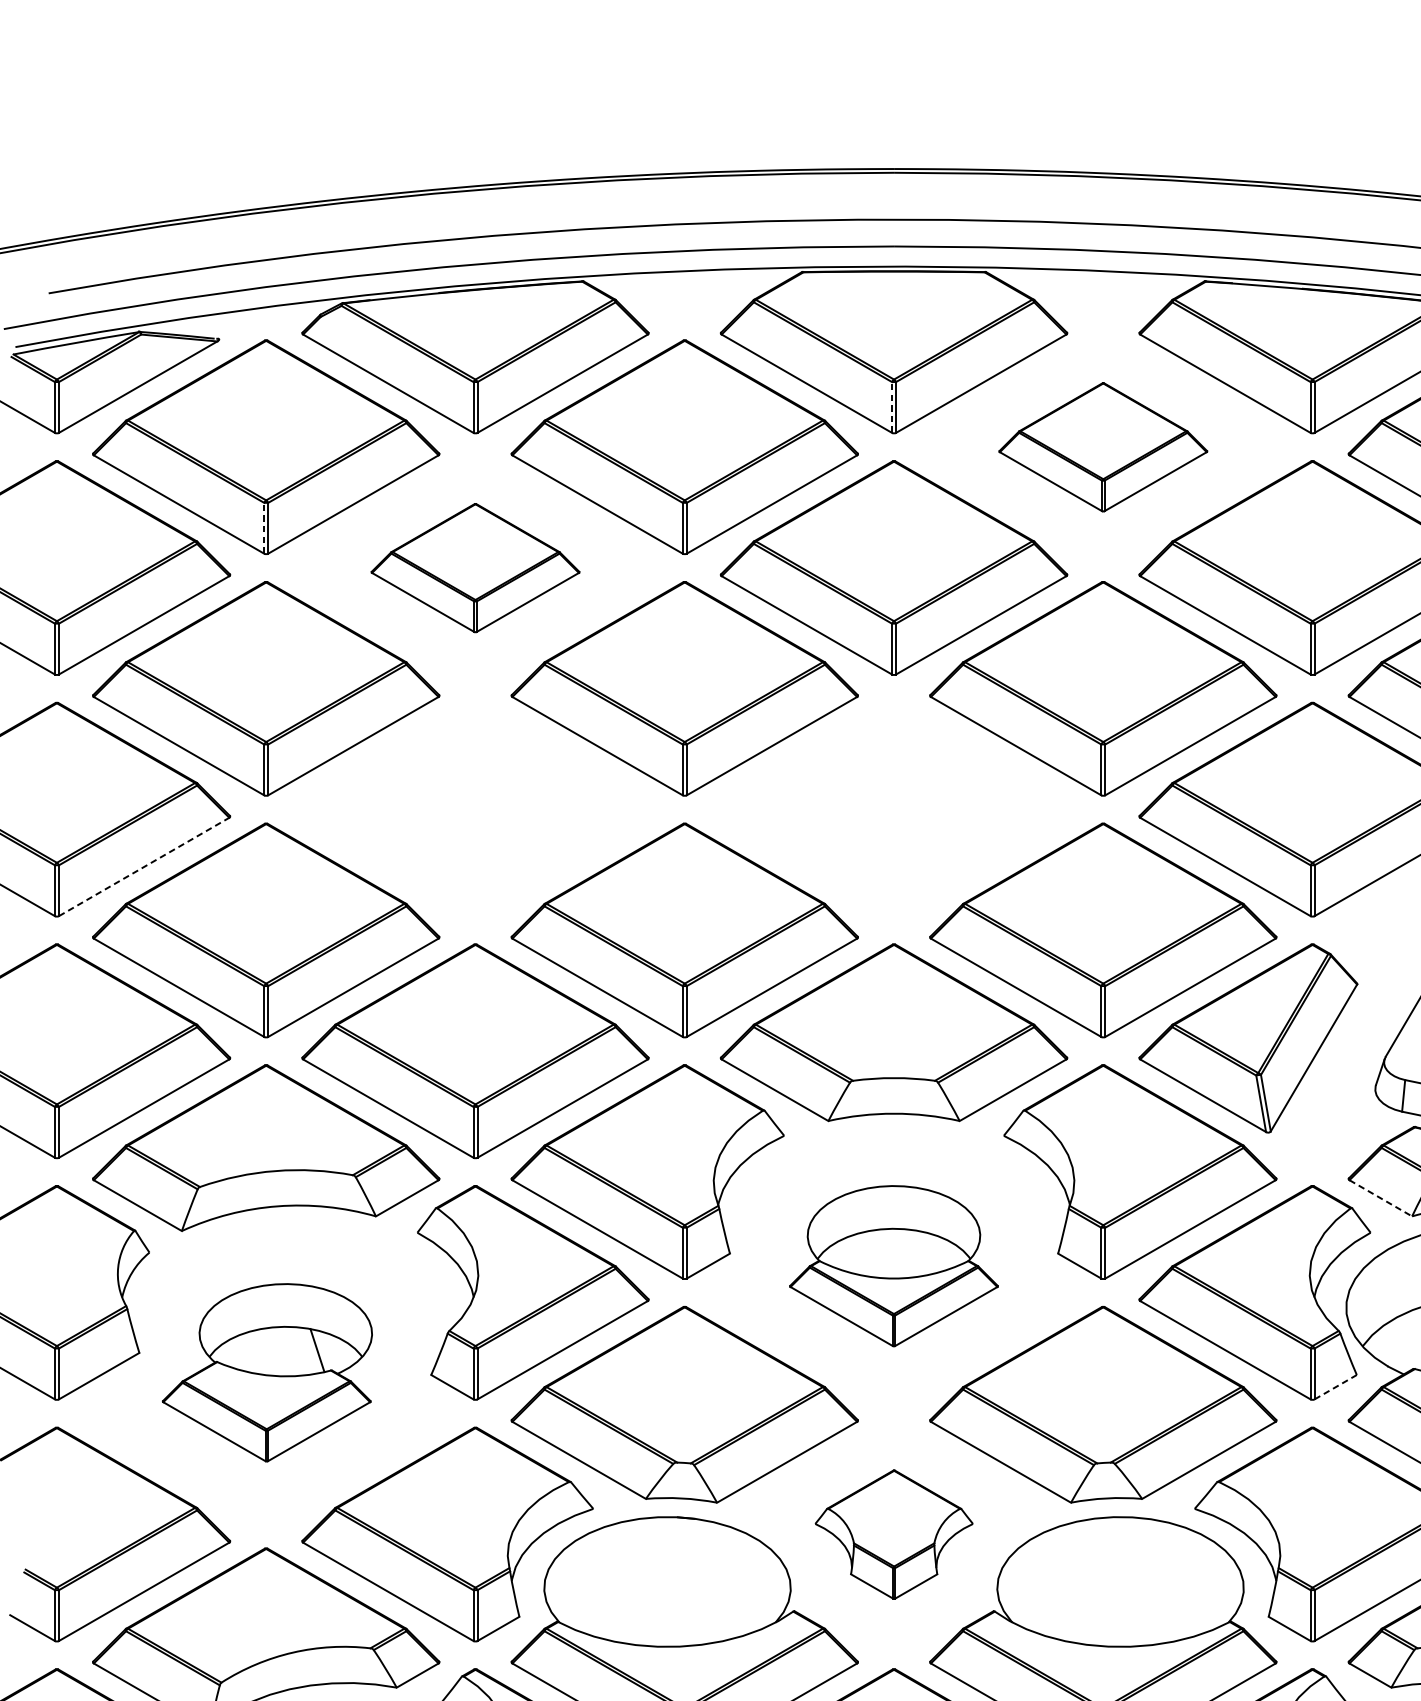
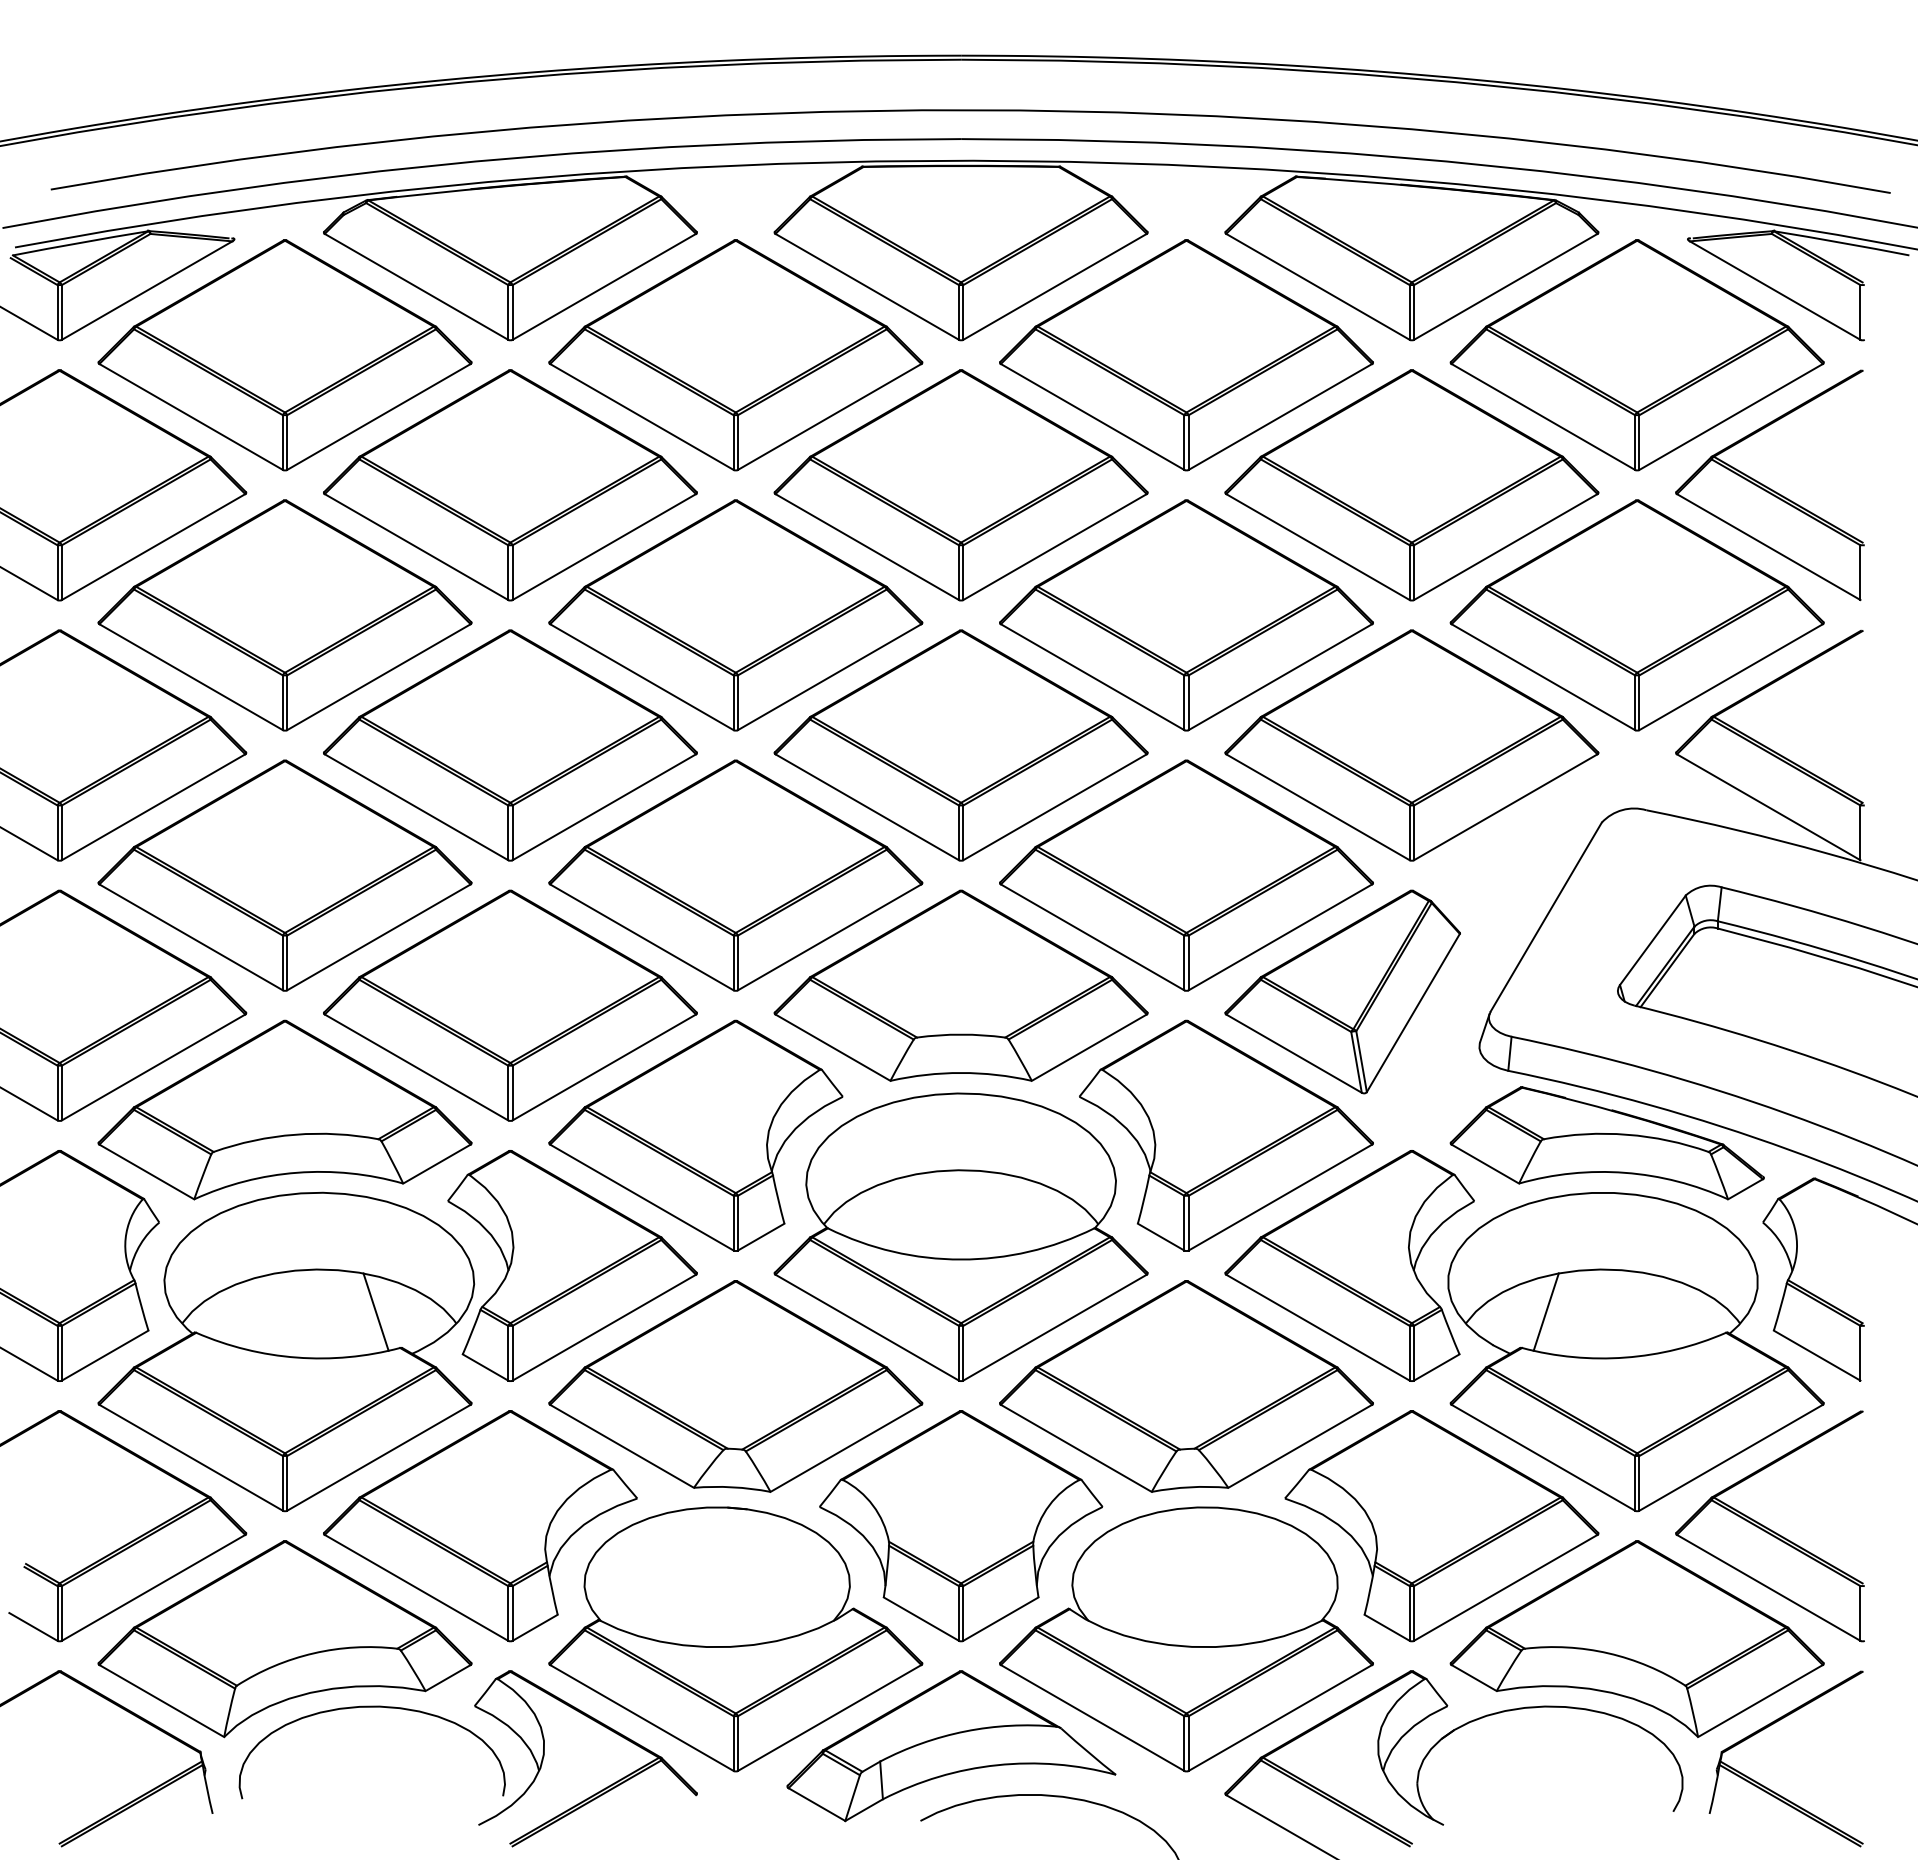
line: (891, 406) -> (958, 311), dashed -> solid
part: (1103, 447) -> (1186, 355), size x1.67
line: (263, 528) -> (282, 442), dashed -> solid
part: (475, 568) -> (510, 485), size x1.67
part: (475, 809) -> (510, 745), added
part: (893, 809) -> (960, 745), added
line: (144, 867) -> (153, 807), dashed -> solid
line: (1380, 1198) -> (1485, 1164), dashed -> solid
part: (893, 1265) -> (960, 1236), size x1.67
part: (267, 1372) -> (286, 1351), size x1.67
line: (1336, 1387) -> (1437, 1367), dashed -> solid
part: (894, 1534) -> (961, 1526), size x1.67

